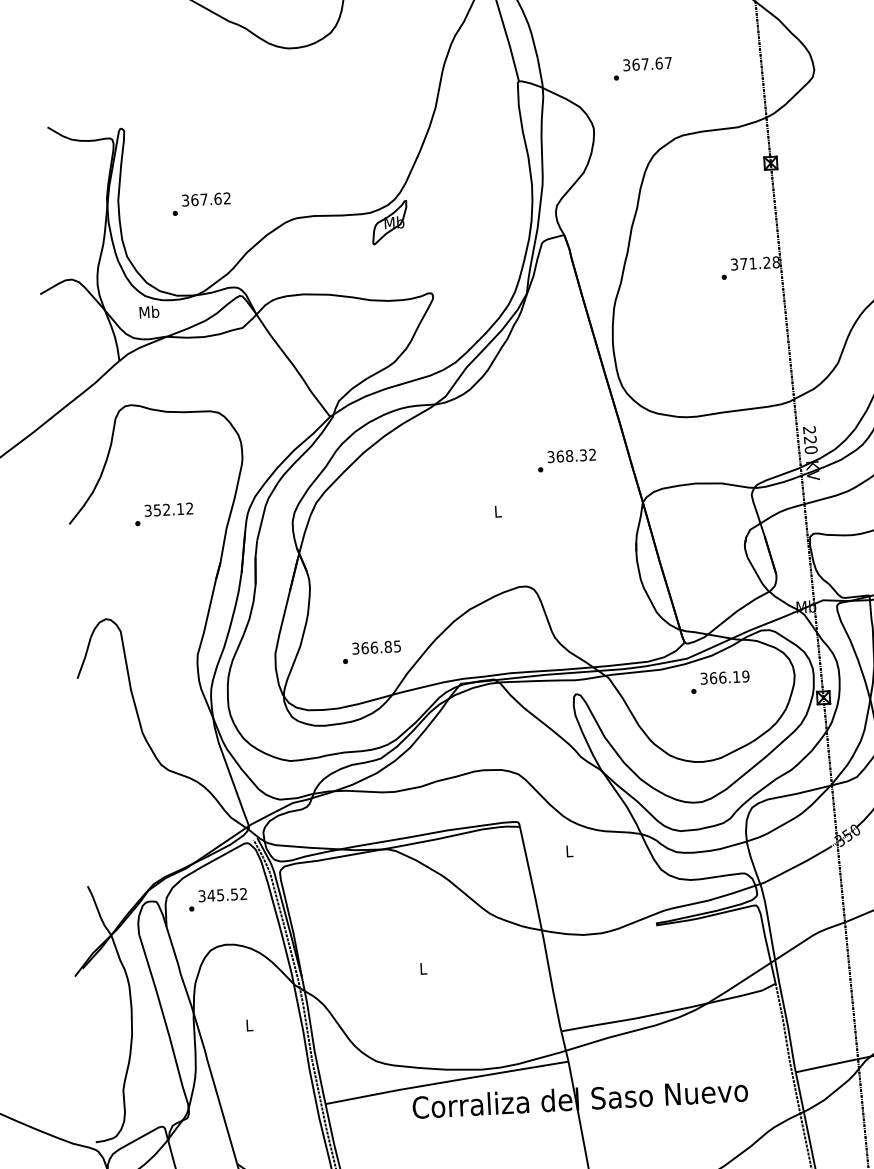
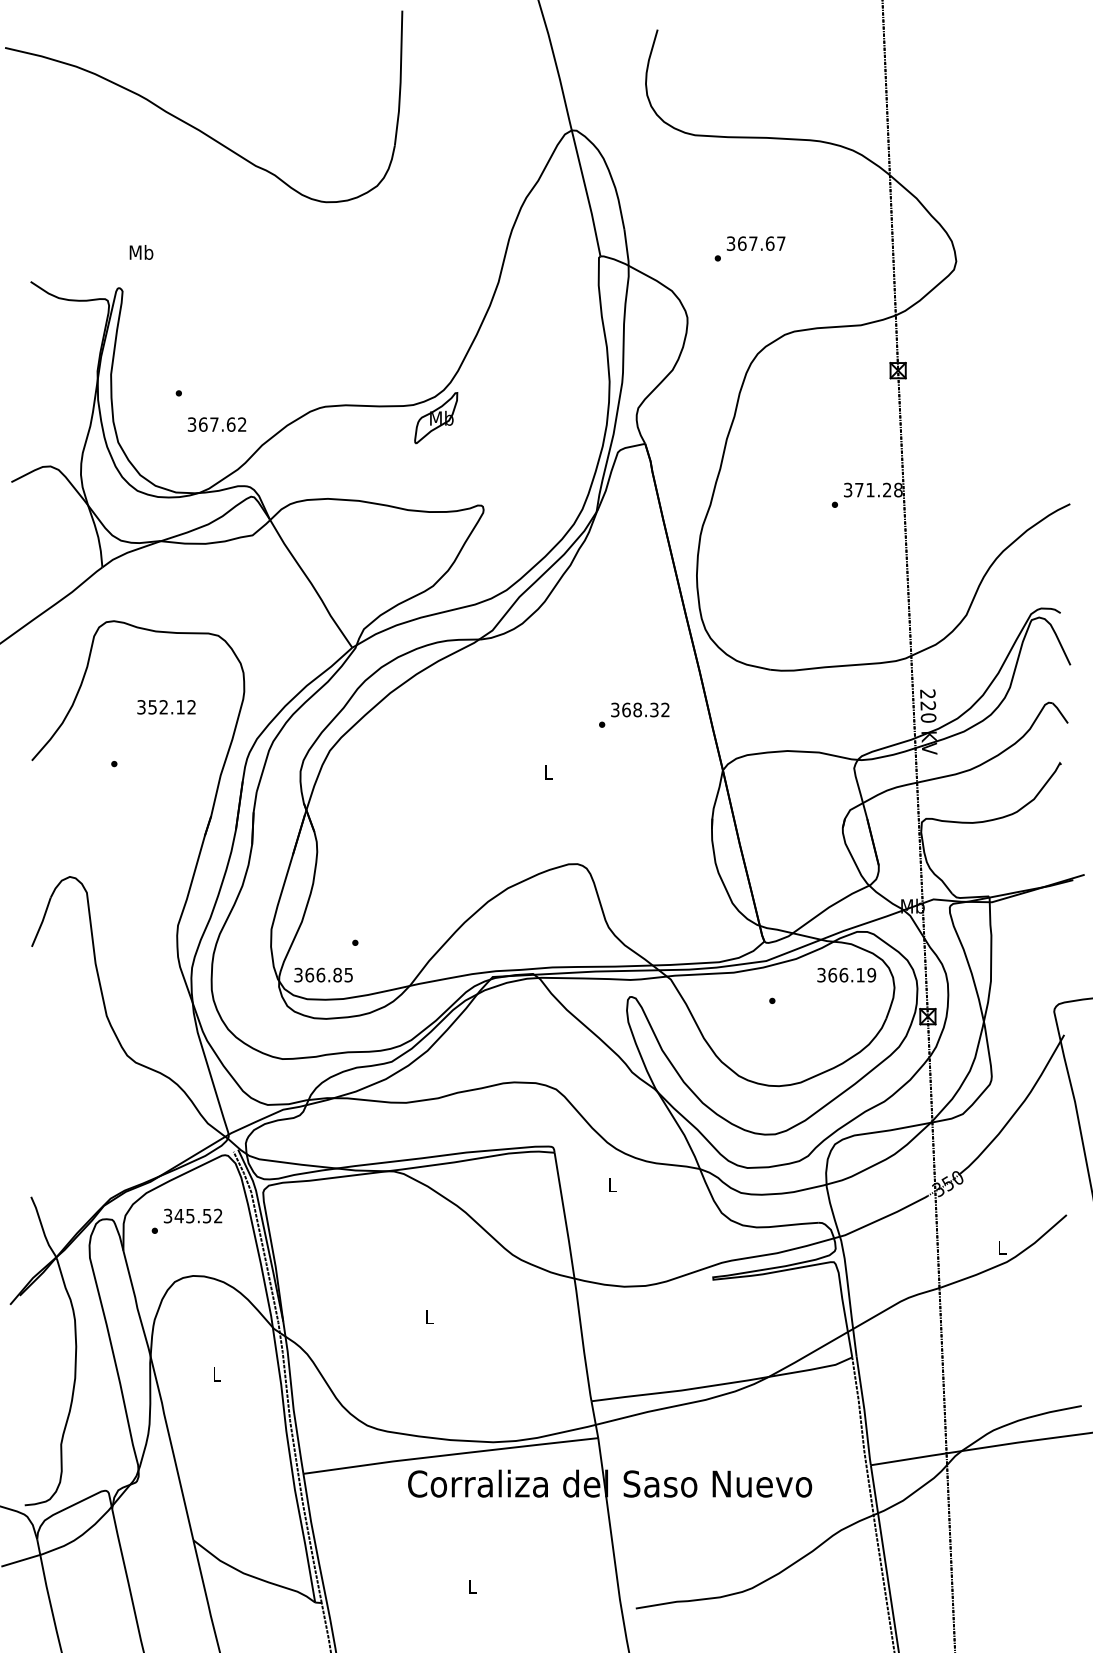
text: (205, 199) -> (216, 424), moved
text: (149, 312) -> (141, 252), moved
text: (168, 509) -> (166, 707), moved
text: (376, 647) -> (323, 974), moved
text: (724, 677) -> (846, 974), moved

